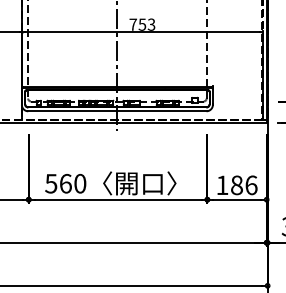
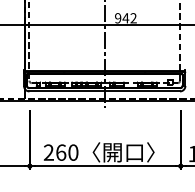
text: (142, 24) -> (125, 18), 753 -> 942
text: (51, 183) -> (49, 152), 560 -> 260

